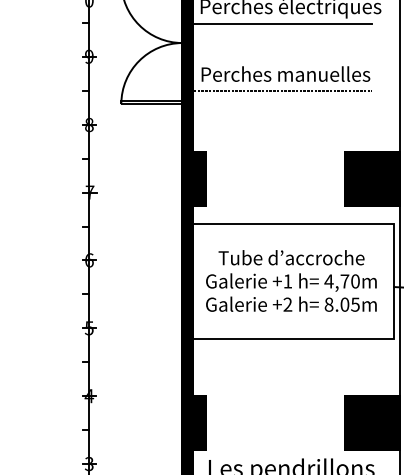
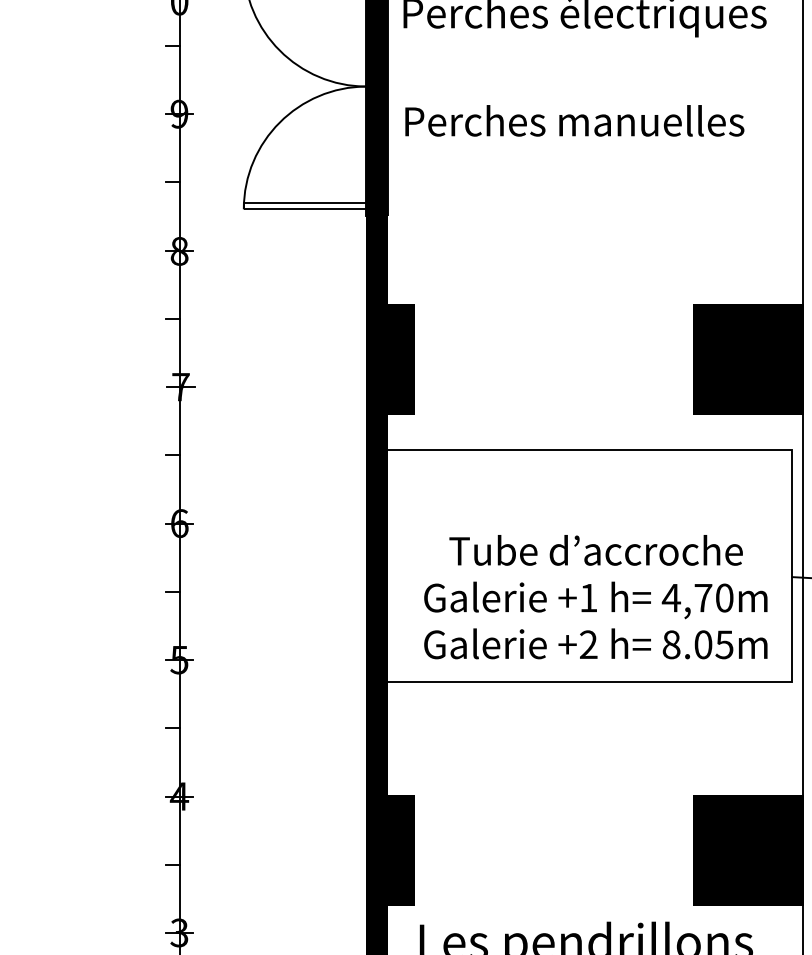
line: (282, 23) -> (567, 47), removed
text: (285, 73) -> (573, 119), moved
line: (277, 91) -> (557, 183), removed
text: (291, 280) -> (595, 596), moved

